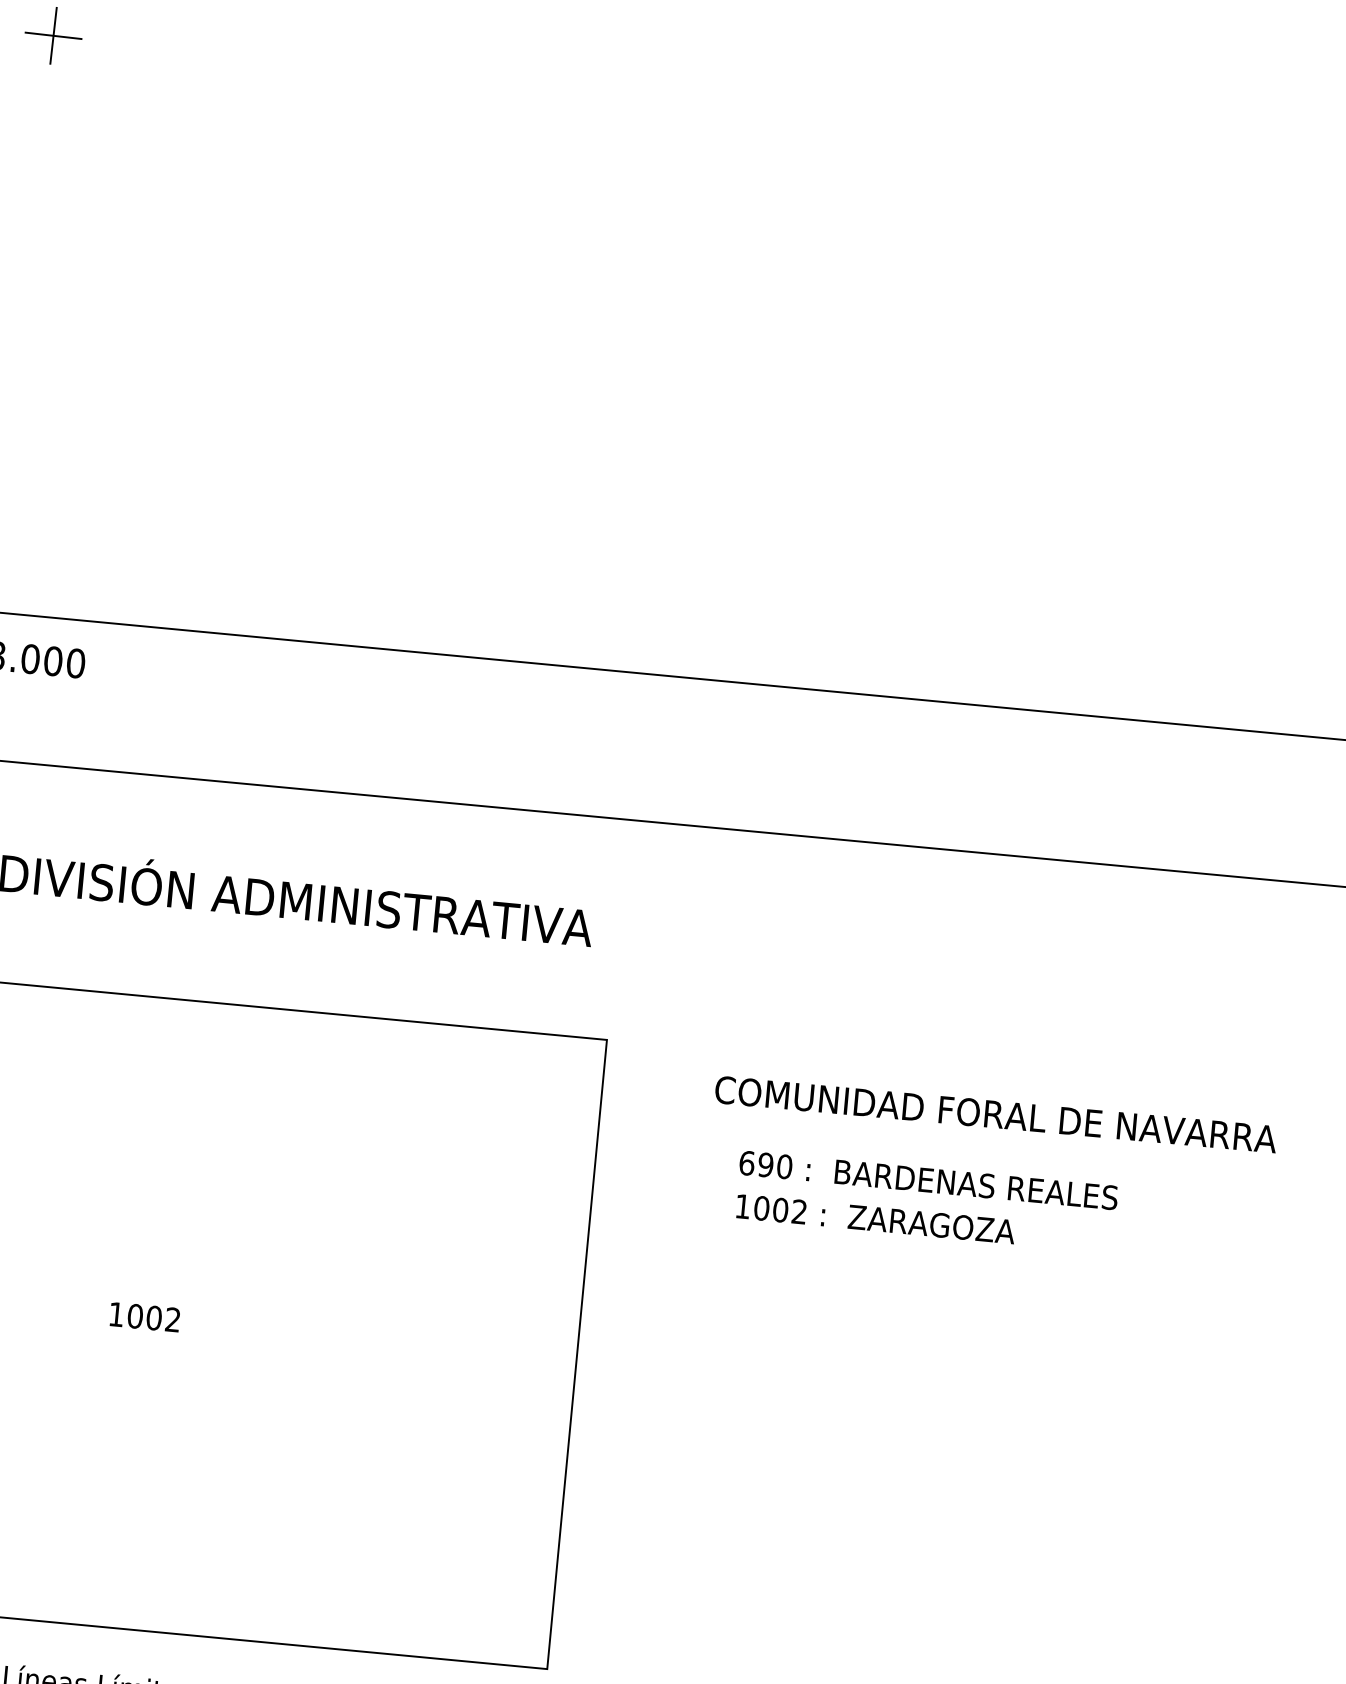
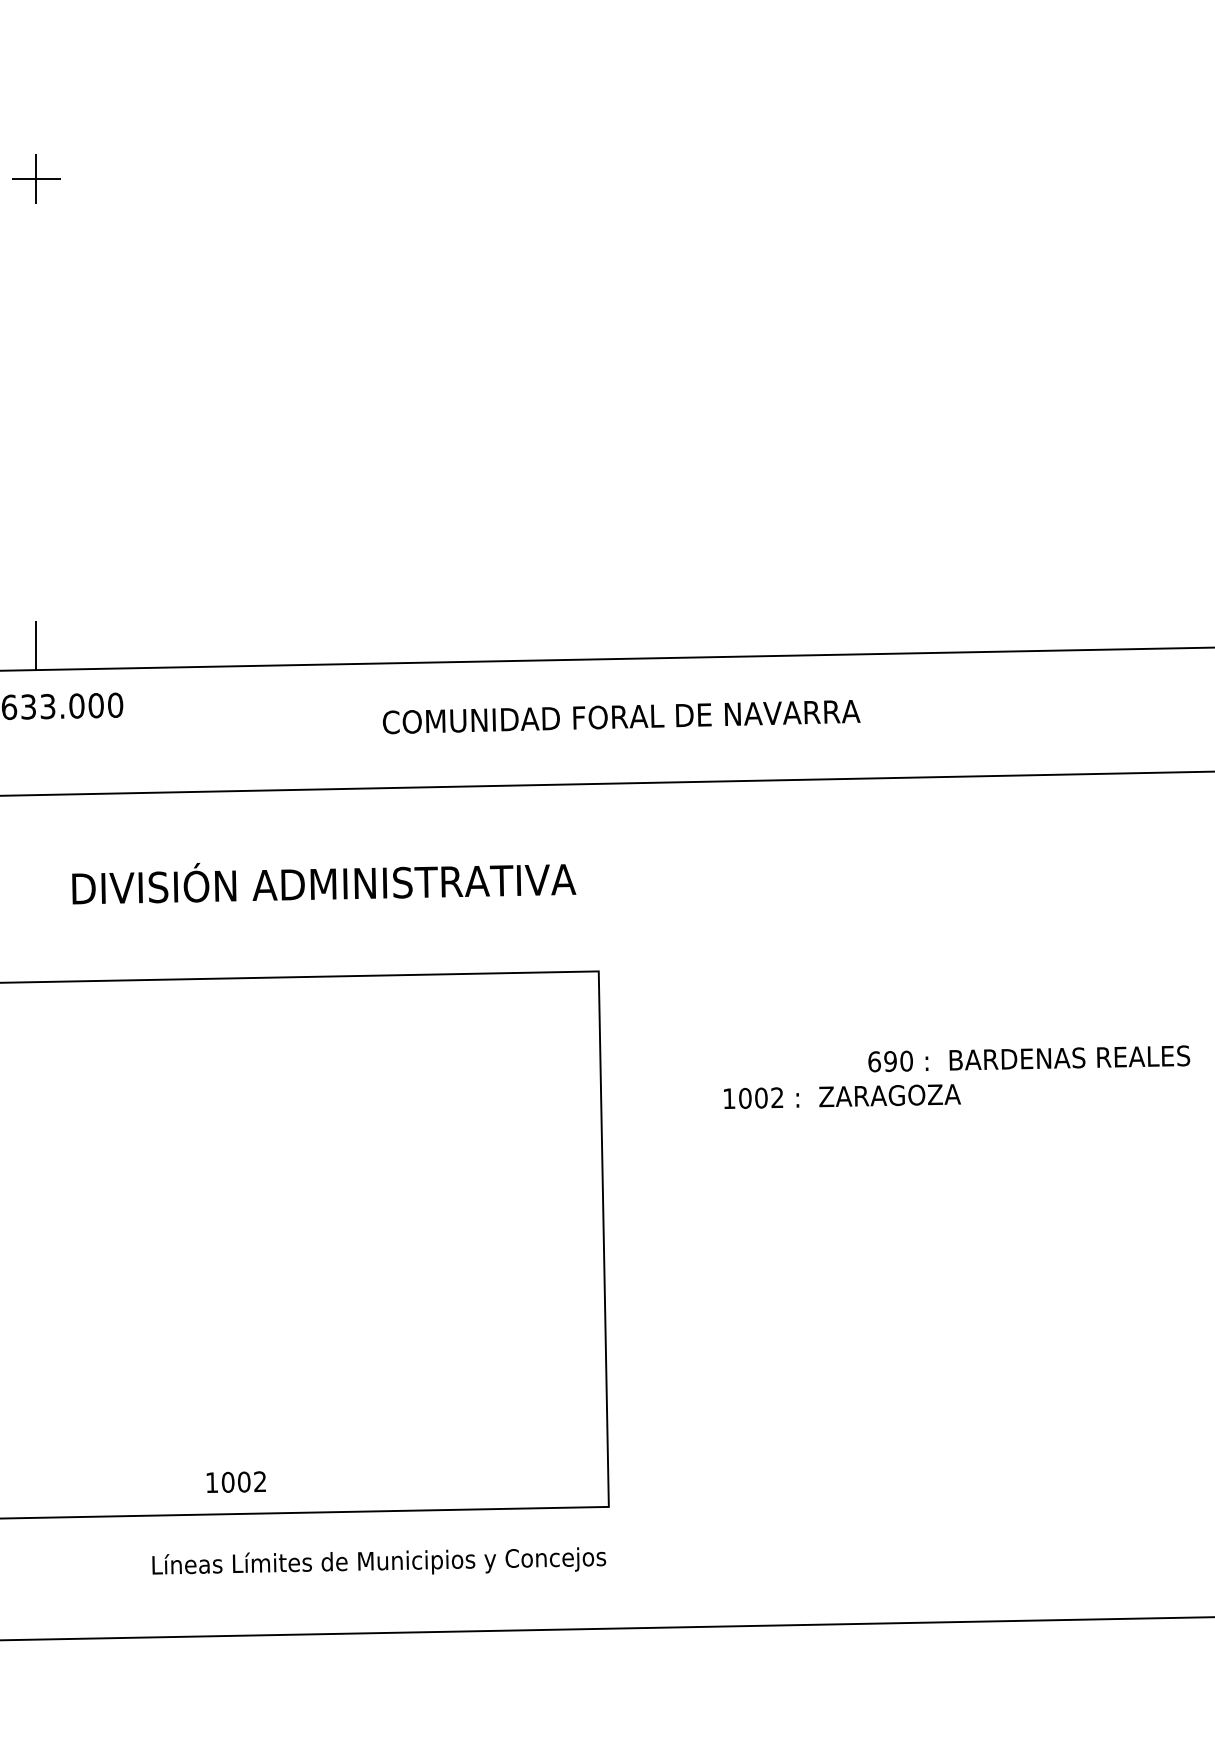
text: (995, 1115) -> (621, 717), moved
text: (929, 1180) -> (1029, 1058), moved
text: (144, 1316) -> (235, 1481), moved

